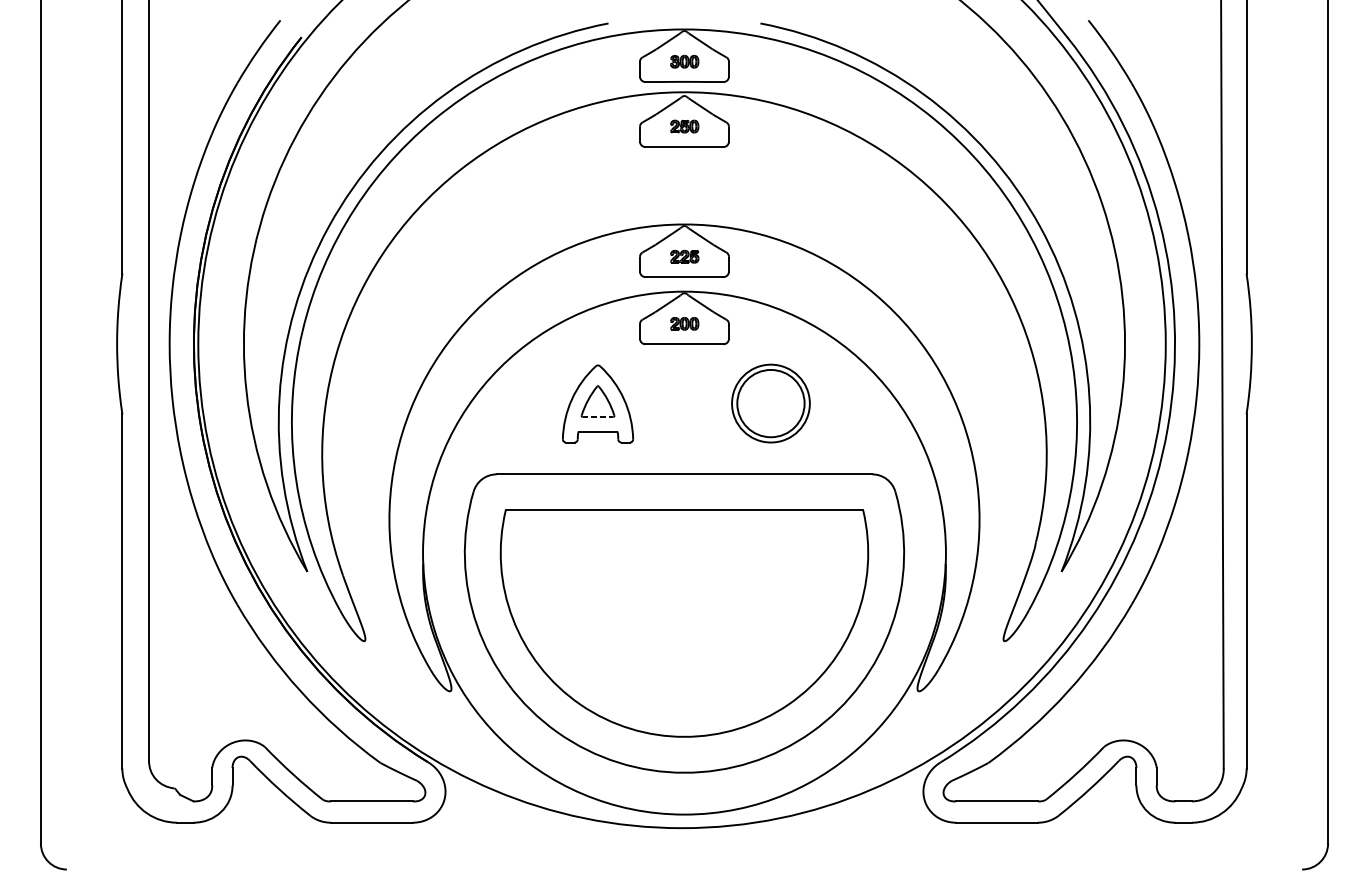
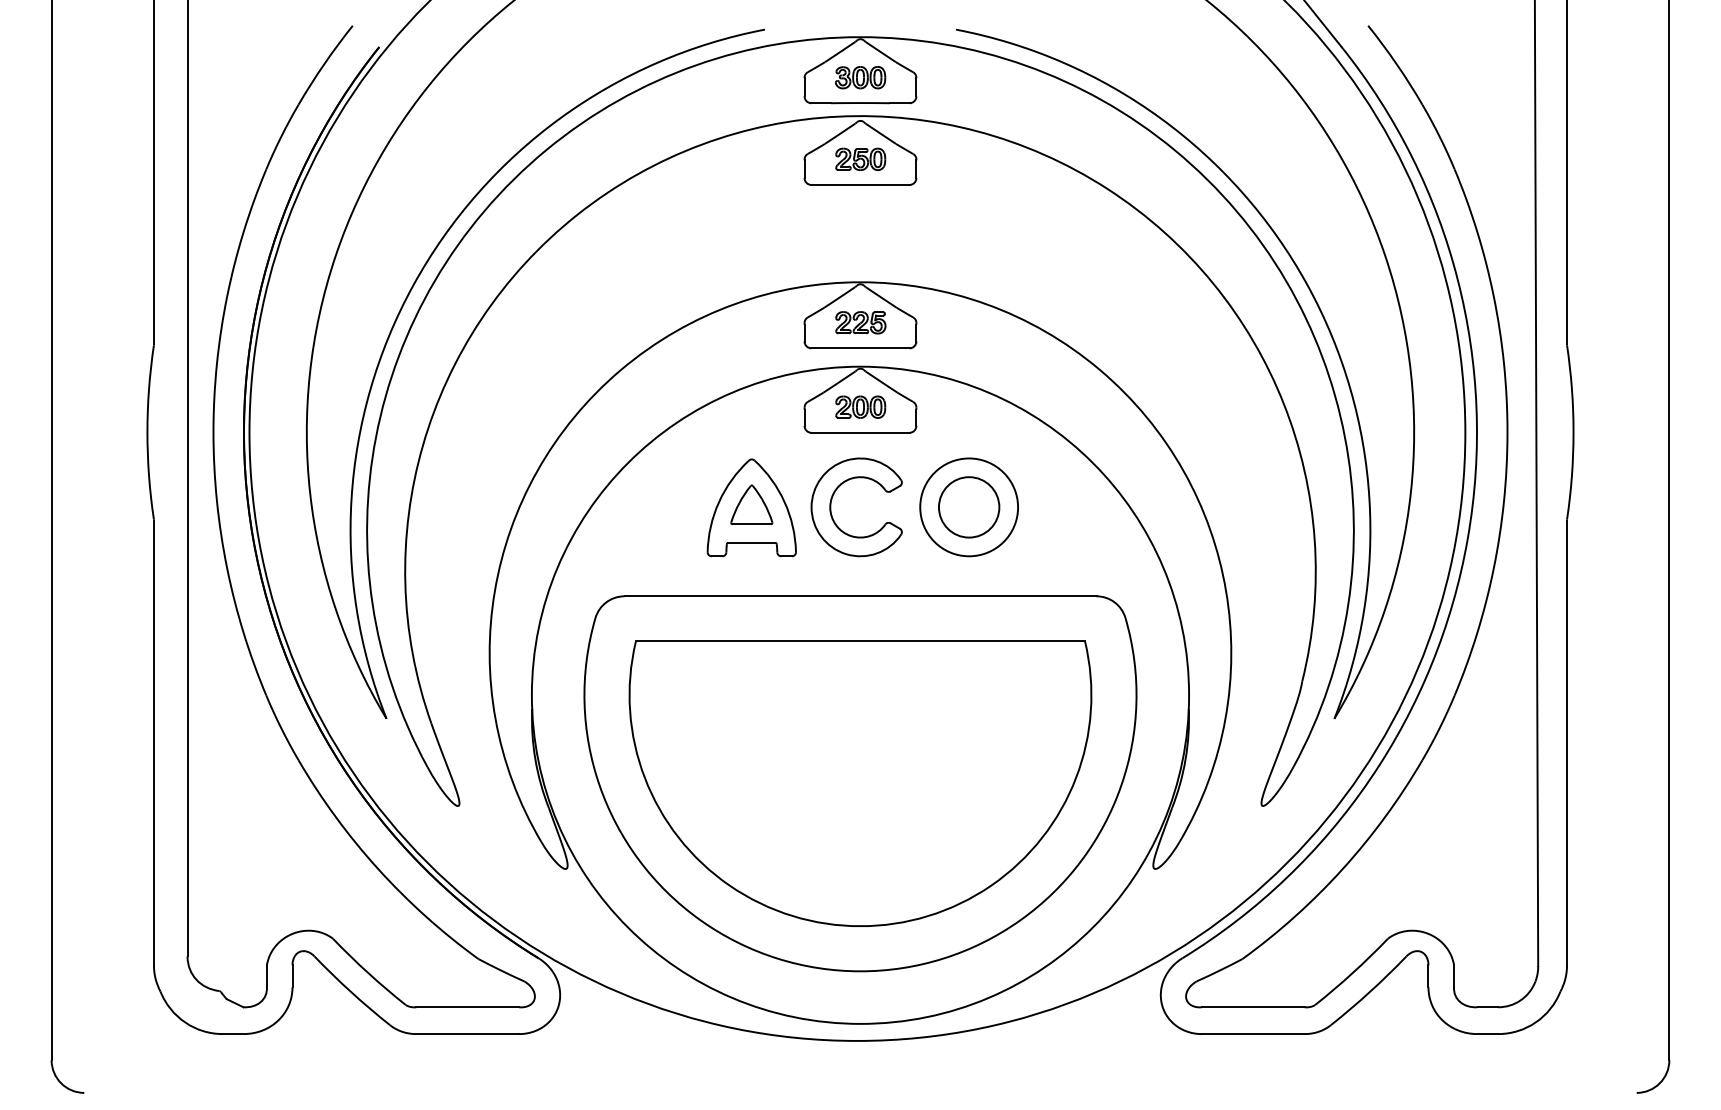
part: (684, 61) -> (860, 77), size x1.43
part: (684, 126) -> (860, 158), size x1.43
part: (684, 256) -> (860, 322), size x1.43
part: (684, 323) -> (860, 406), size x1.43
part: (661, 403) -> (831, 507), added
circle: (770, 403) -> (968, 507), size x0.71
line: (598, 417) -> (752, 524), dashed -> solid

